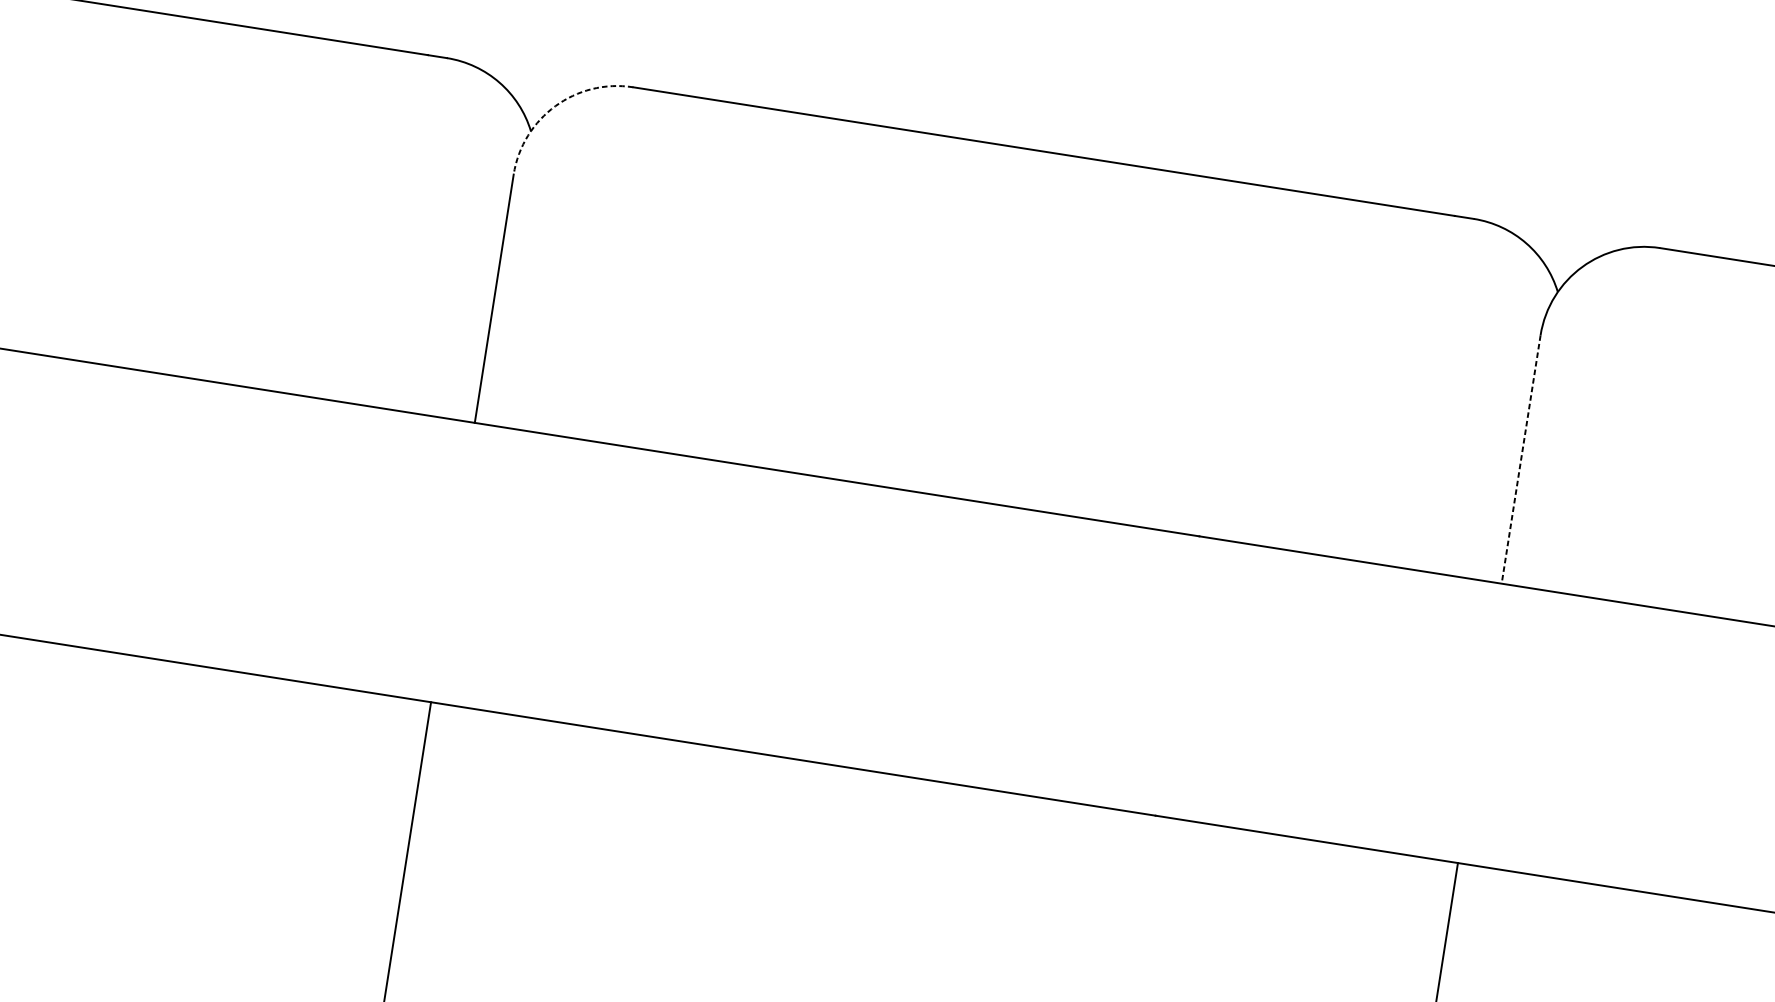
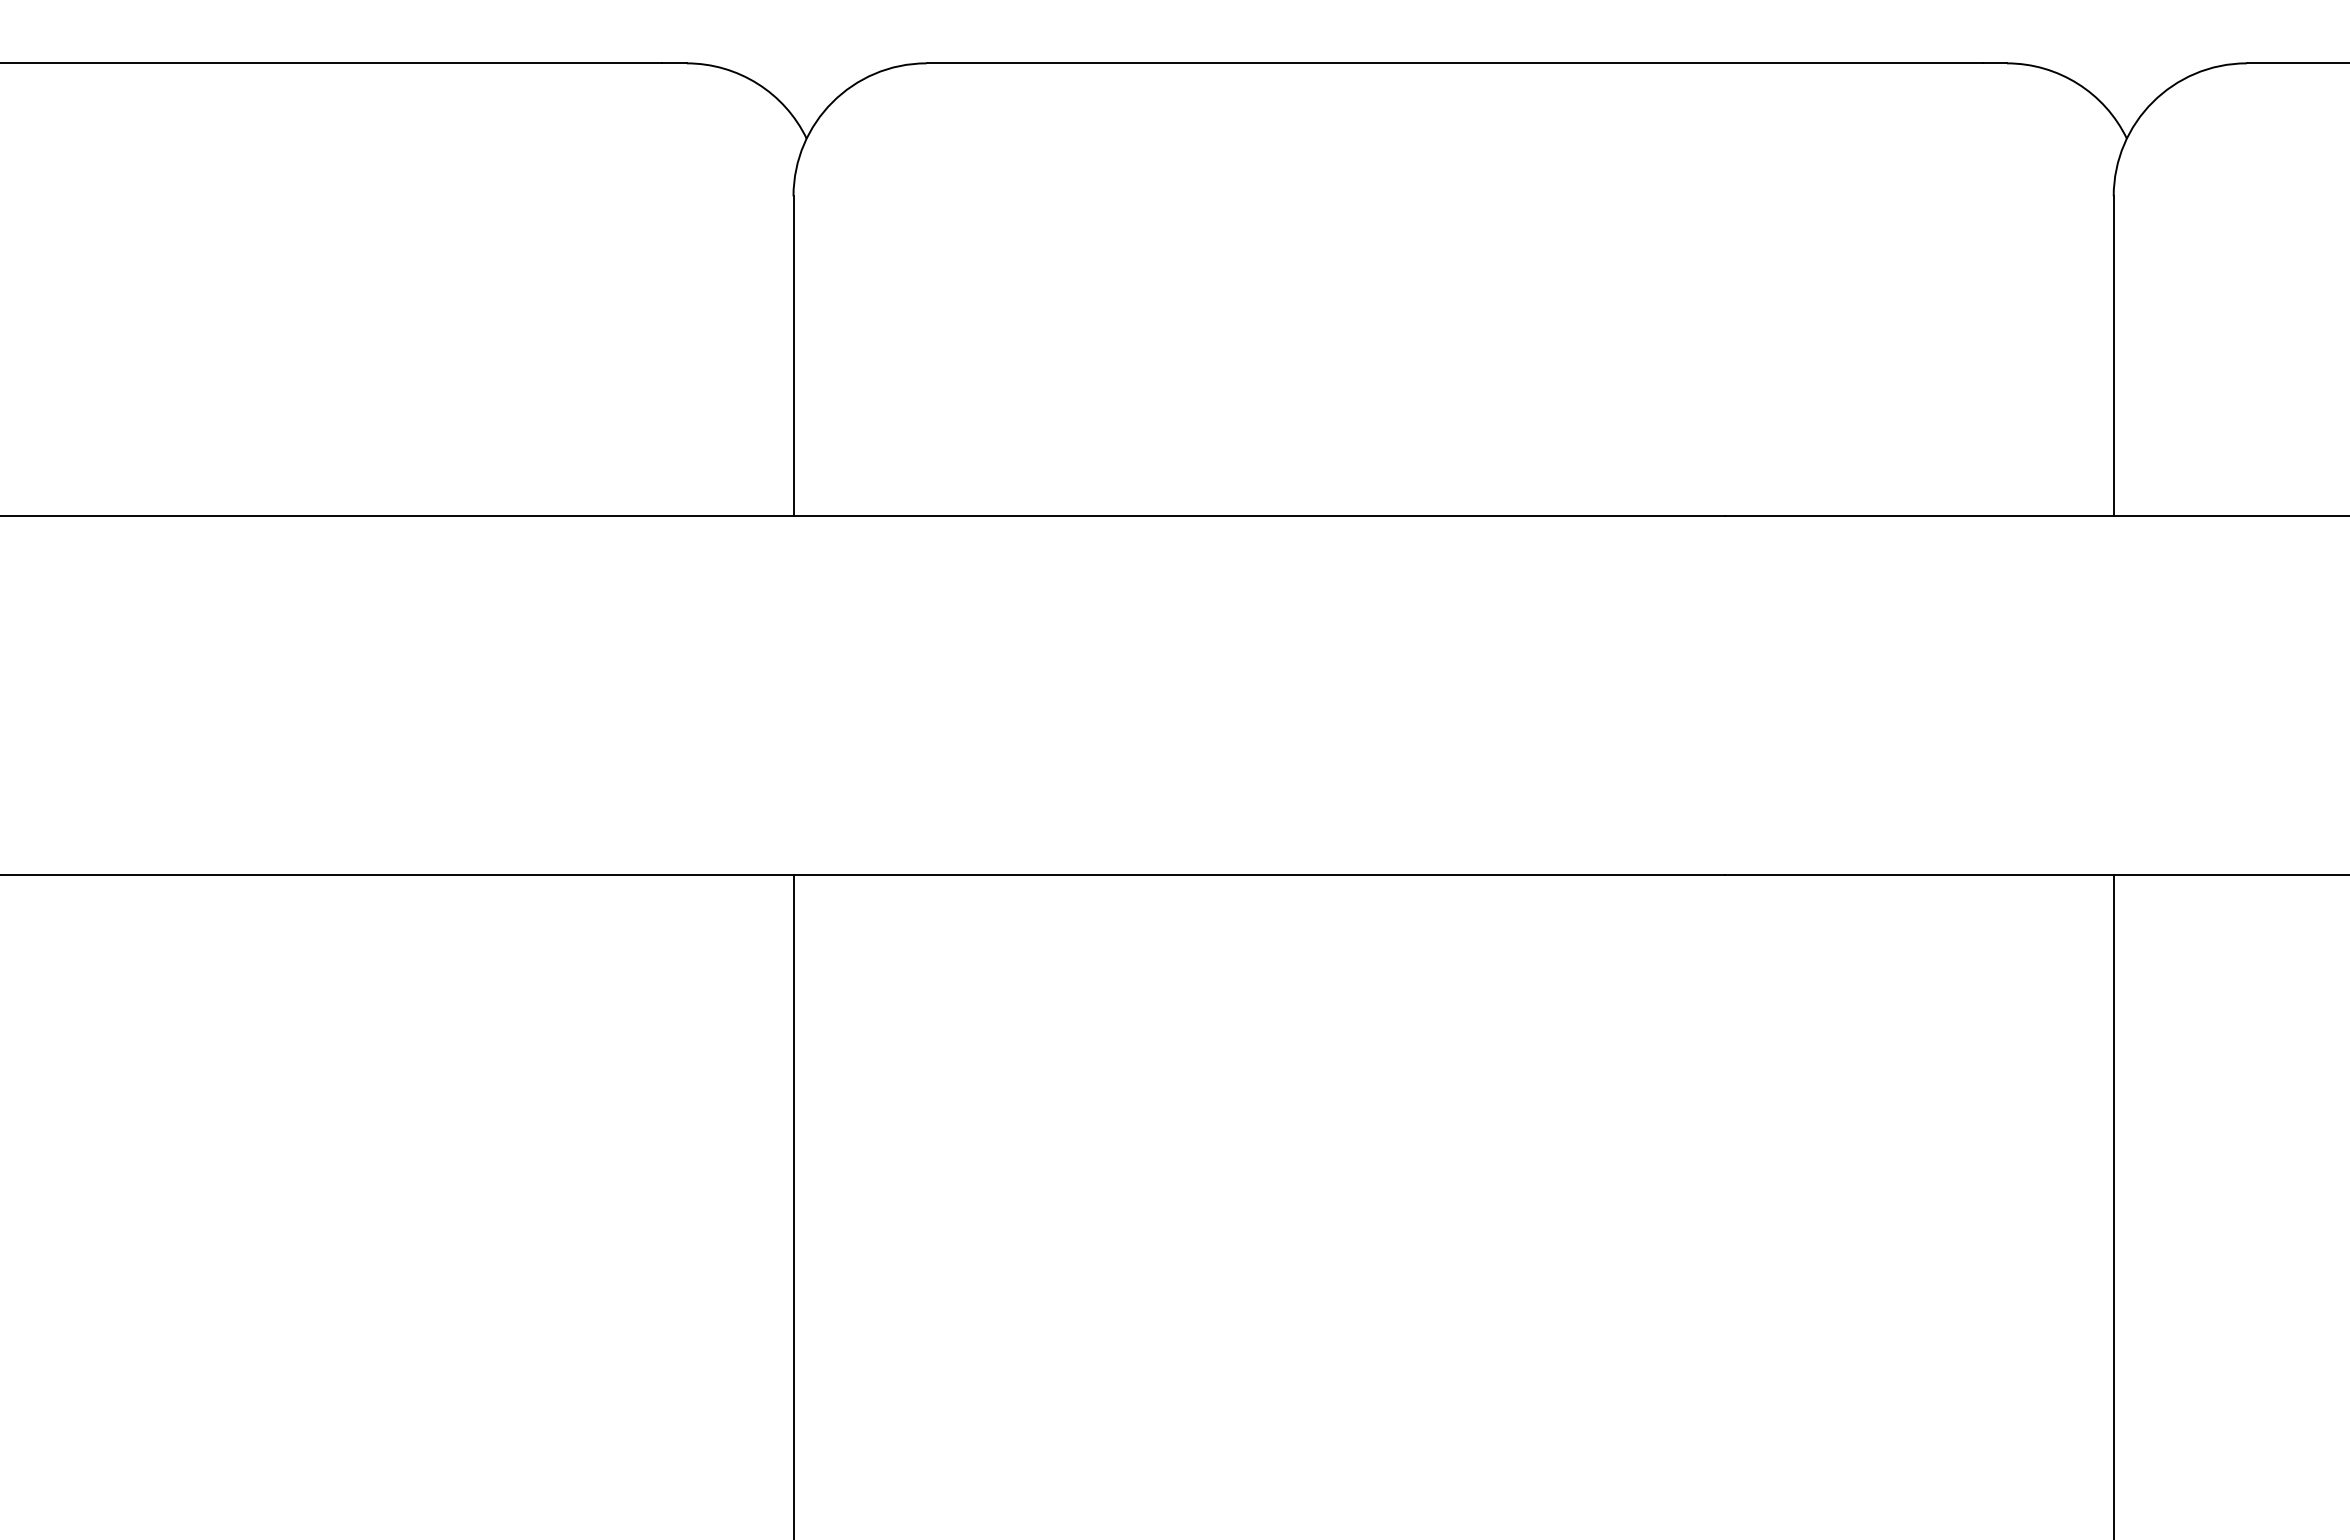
arc: (555, 106) -> (832, 102), dashed -> solid
line: (1520, 459) -> (2113, 356), dashed -> solid

